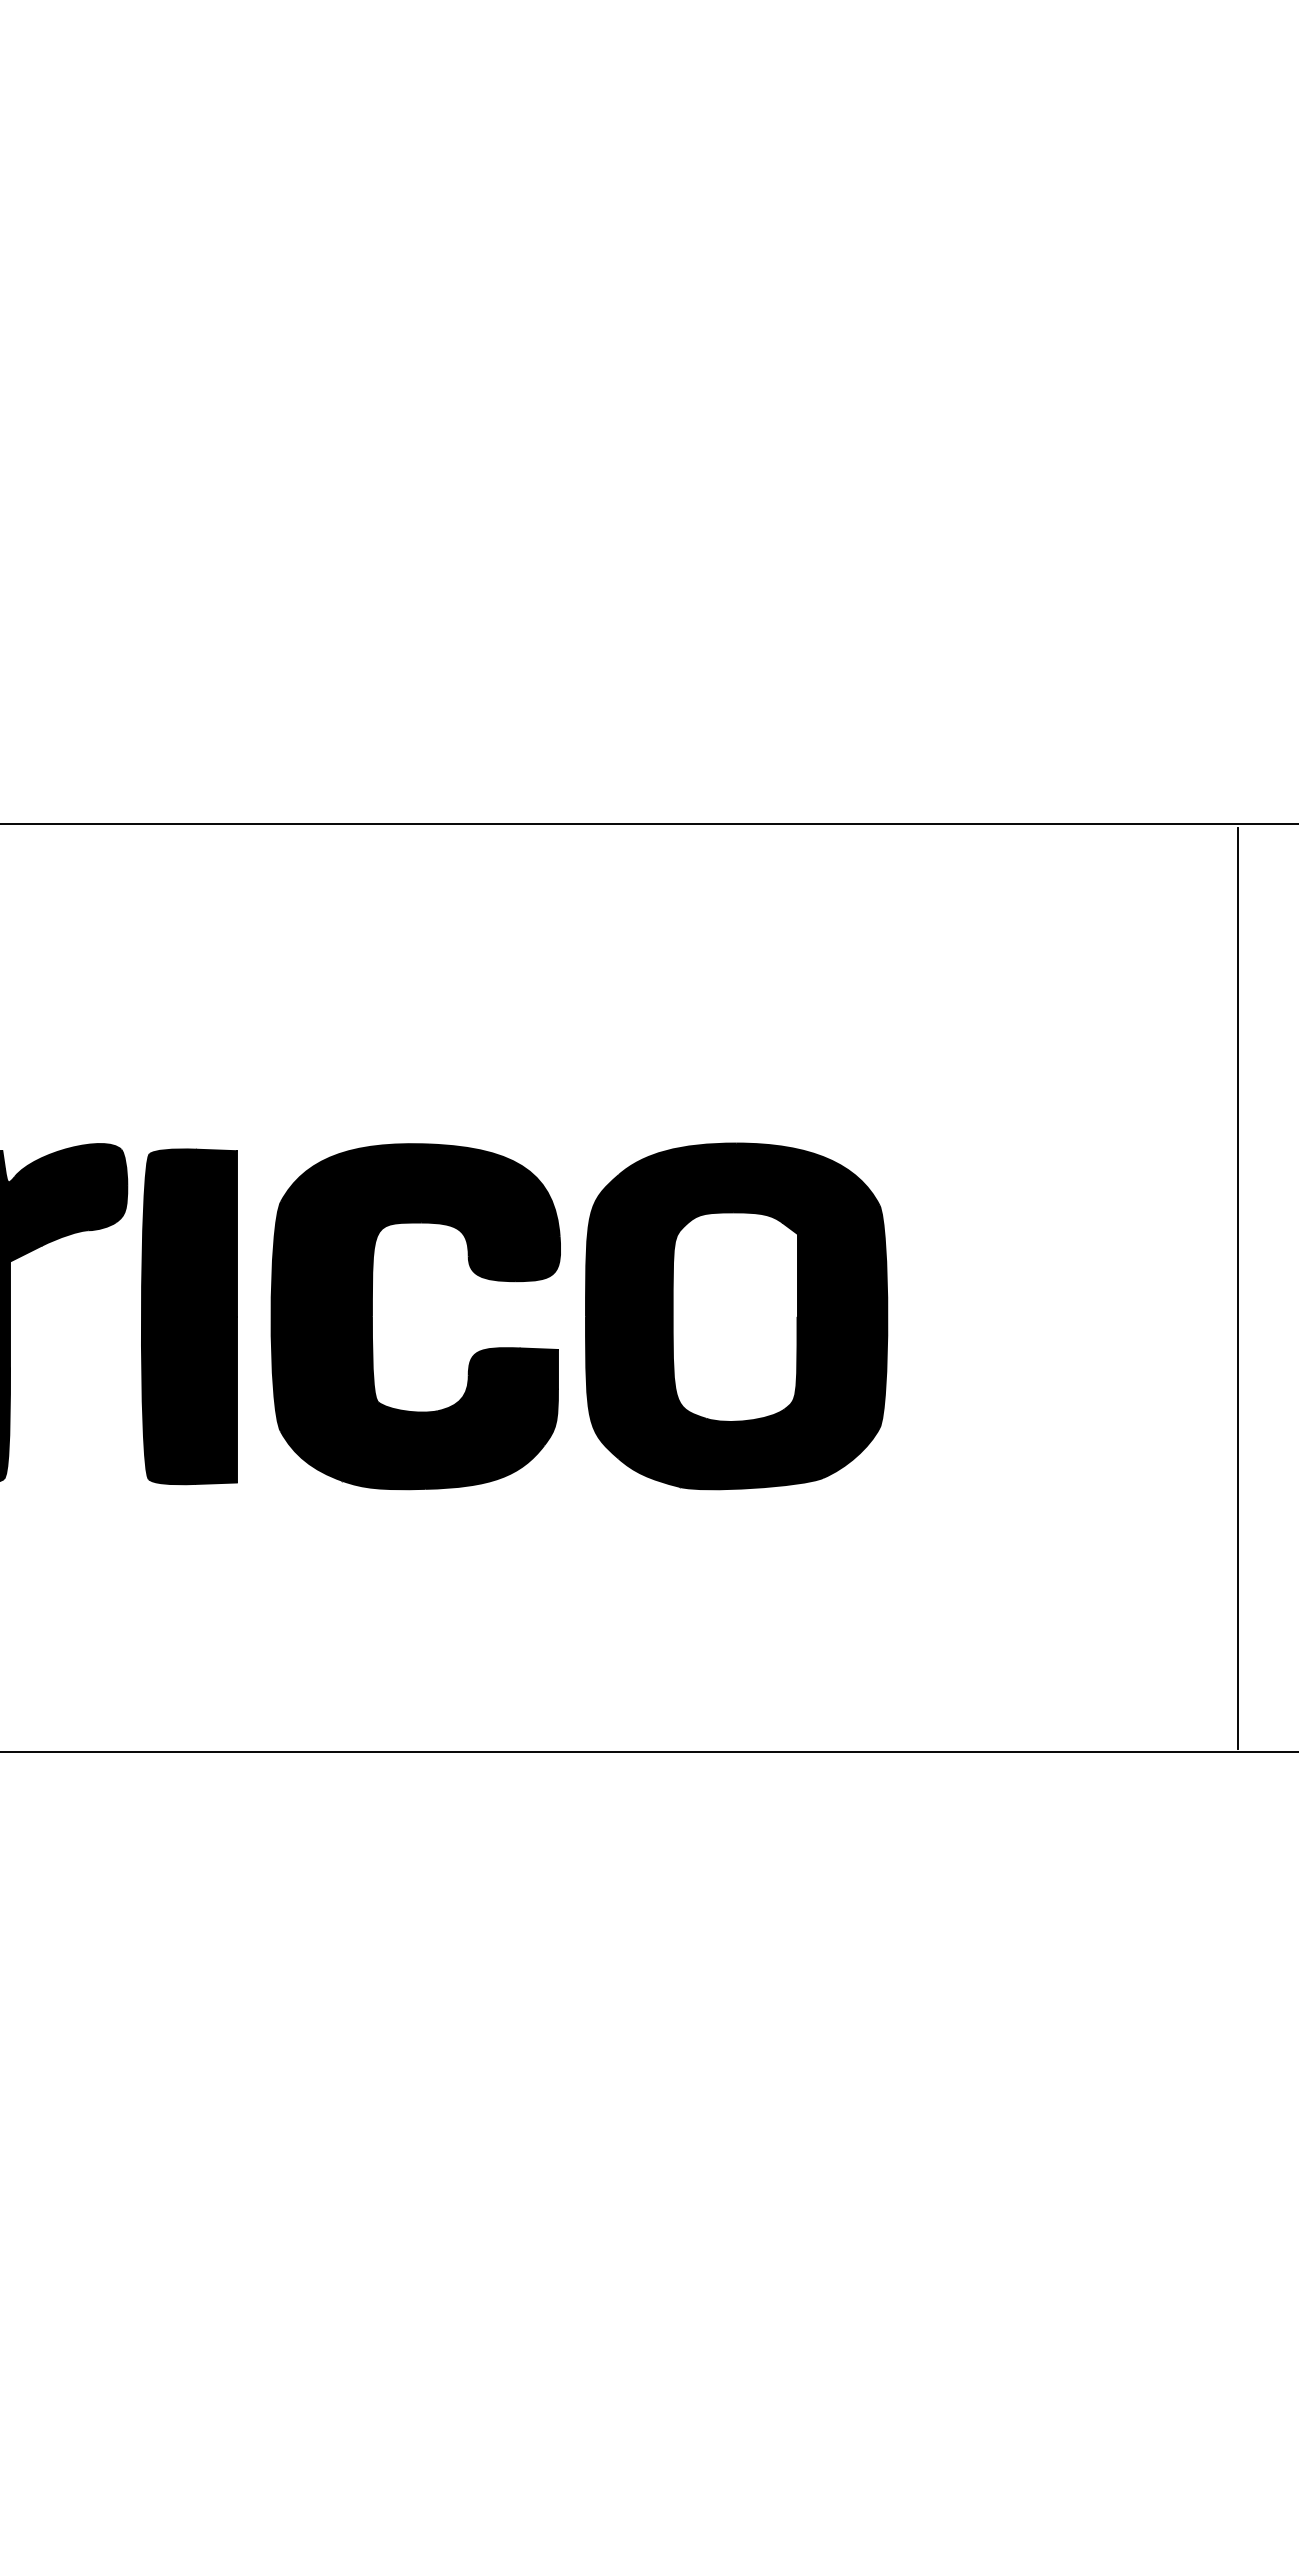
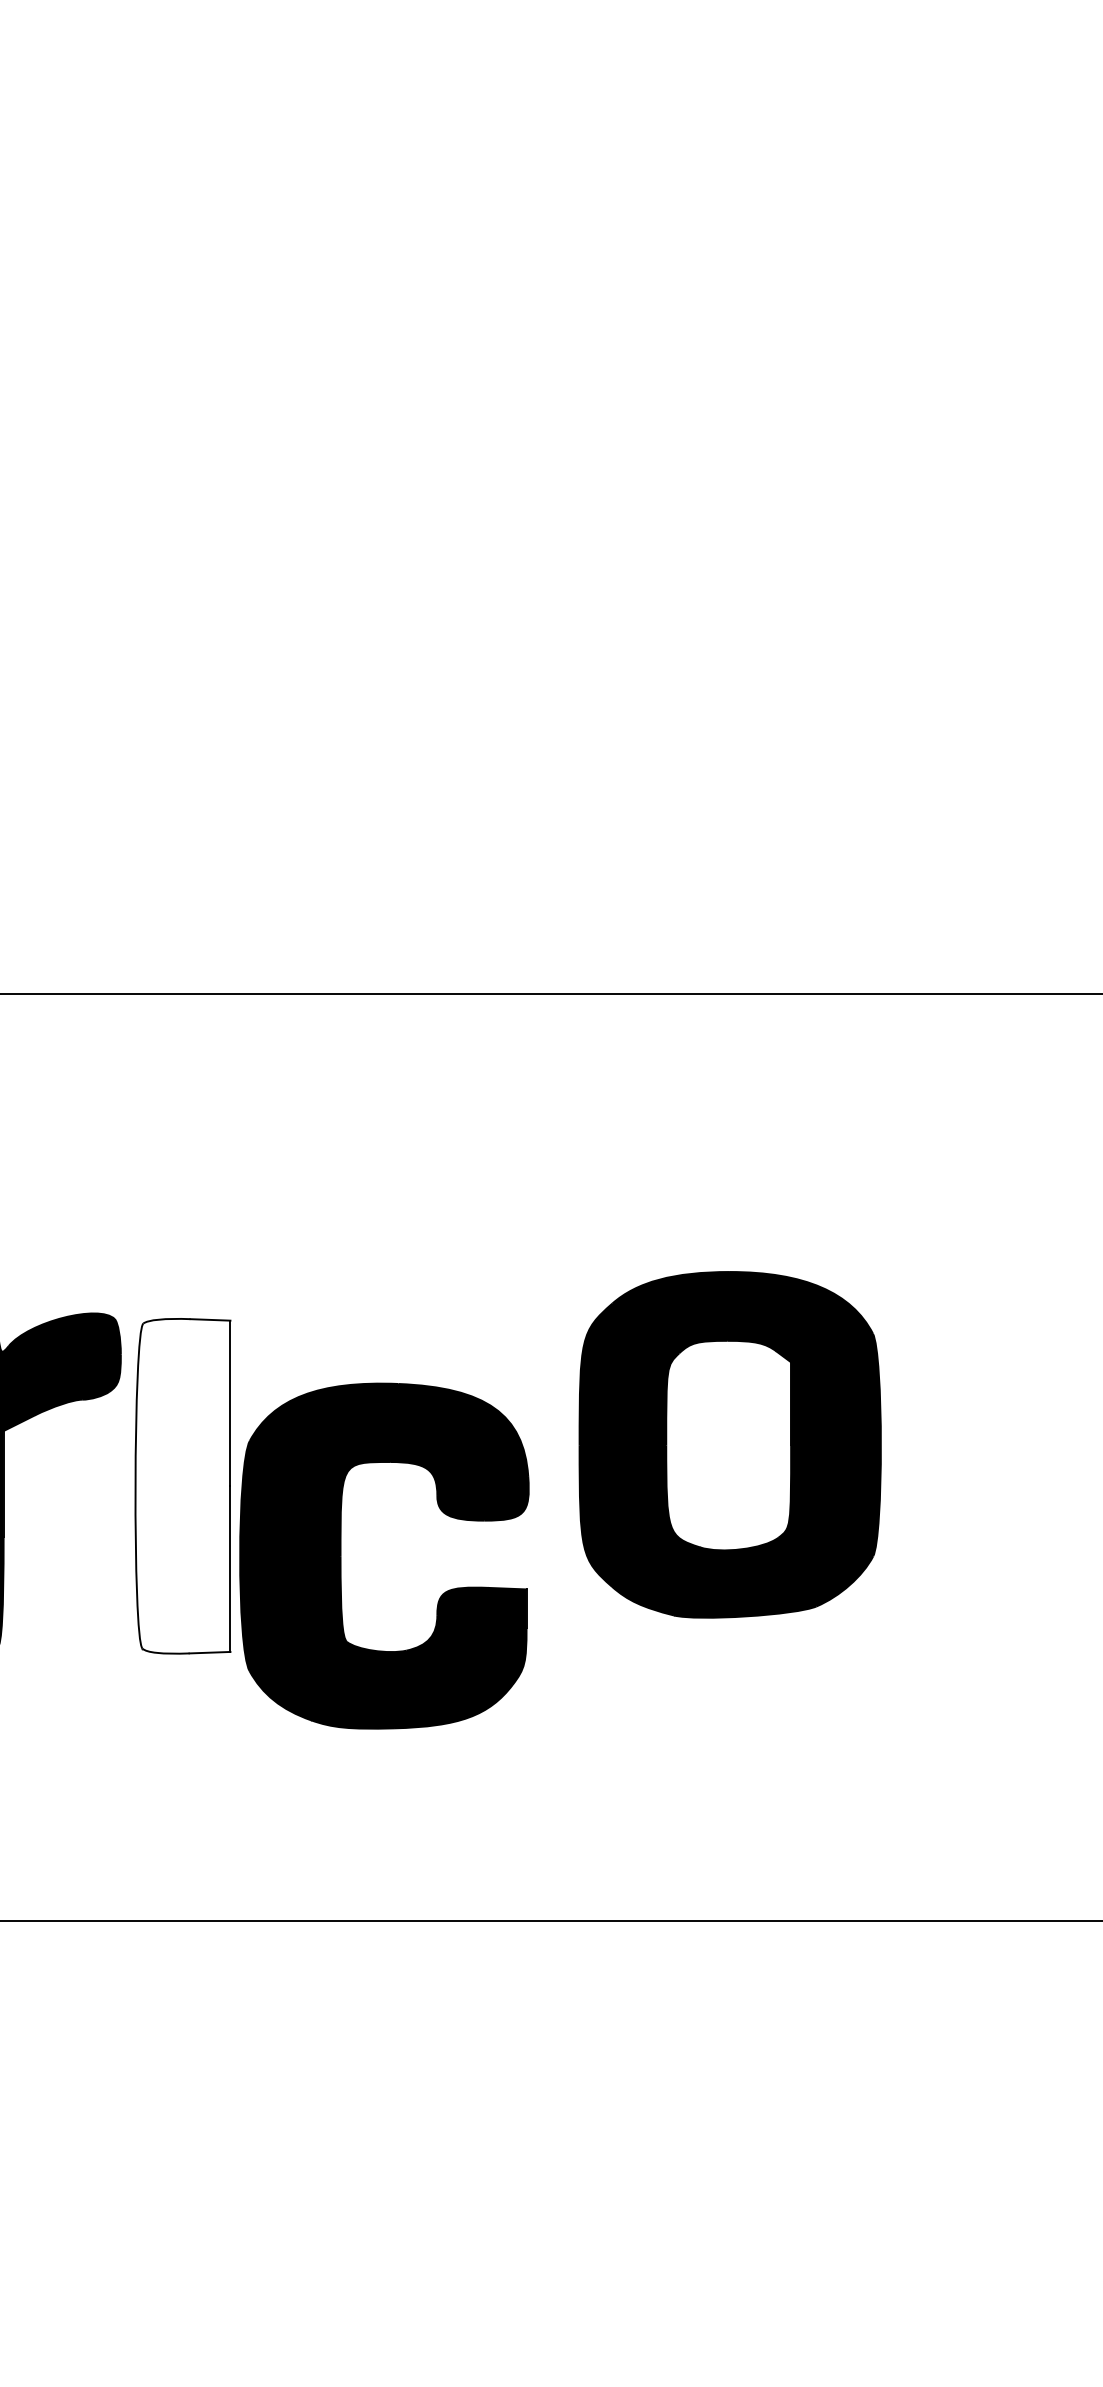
fill: (188, 1316) -> (182, 1485), removed
part: (372, 1316) -> (341, 1555), moved
part: (736, 1316) -> (730, 1444), moved

